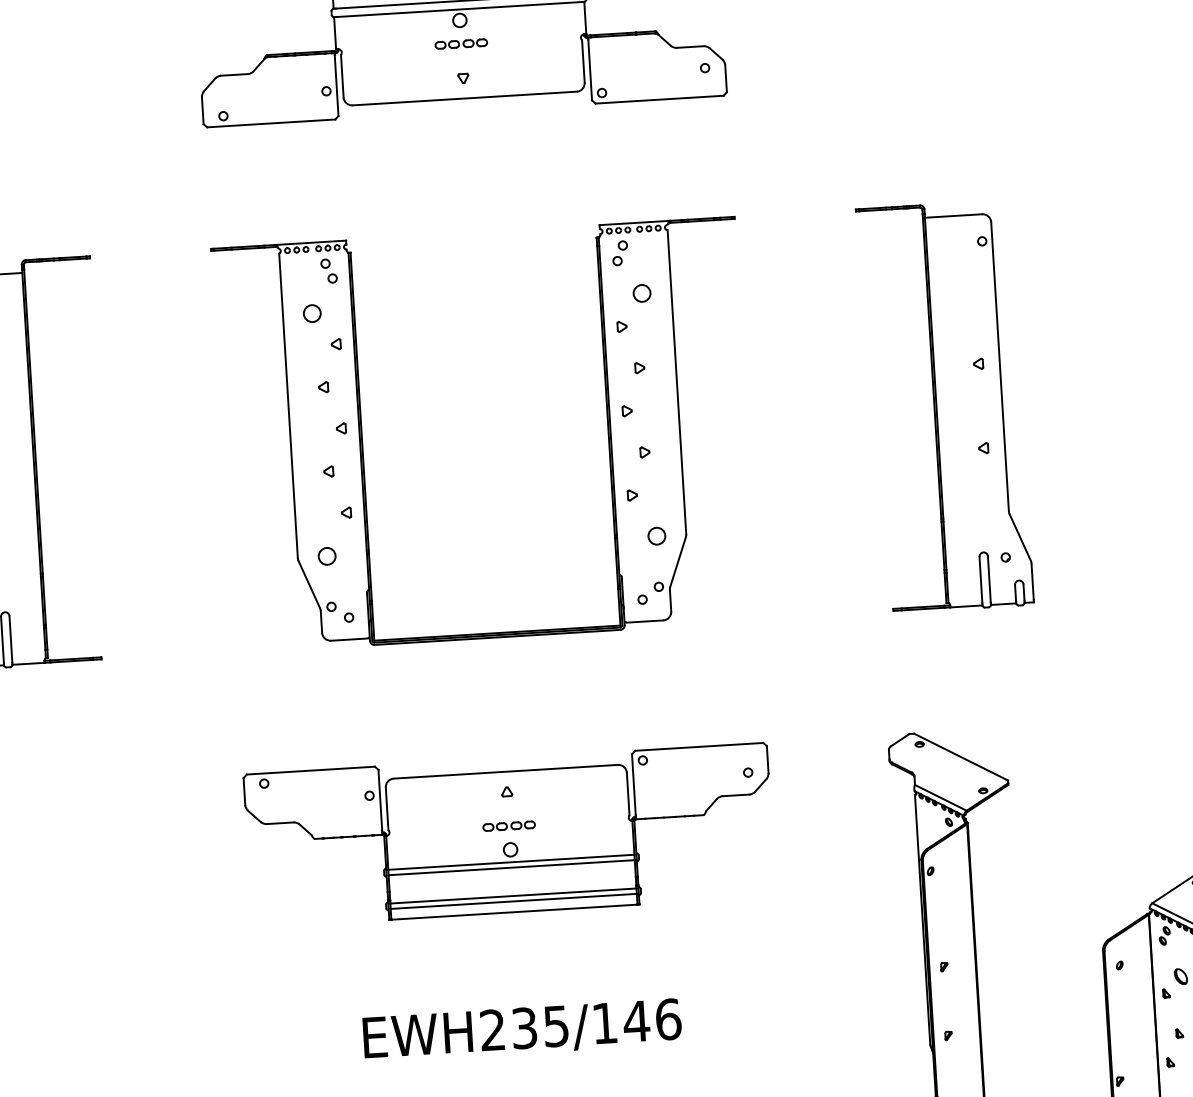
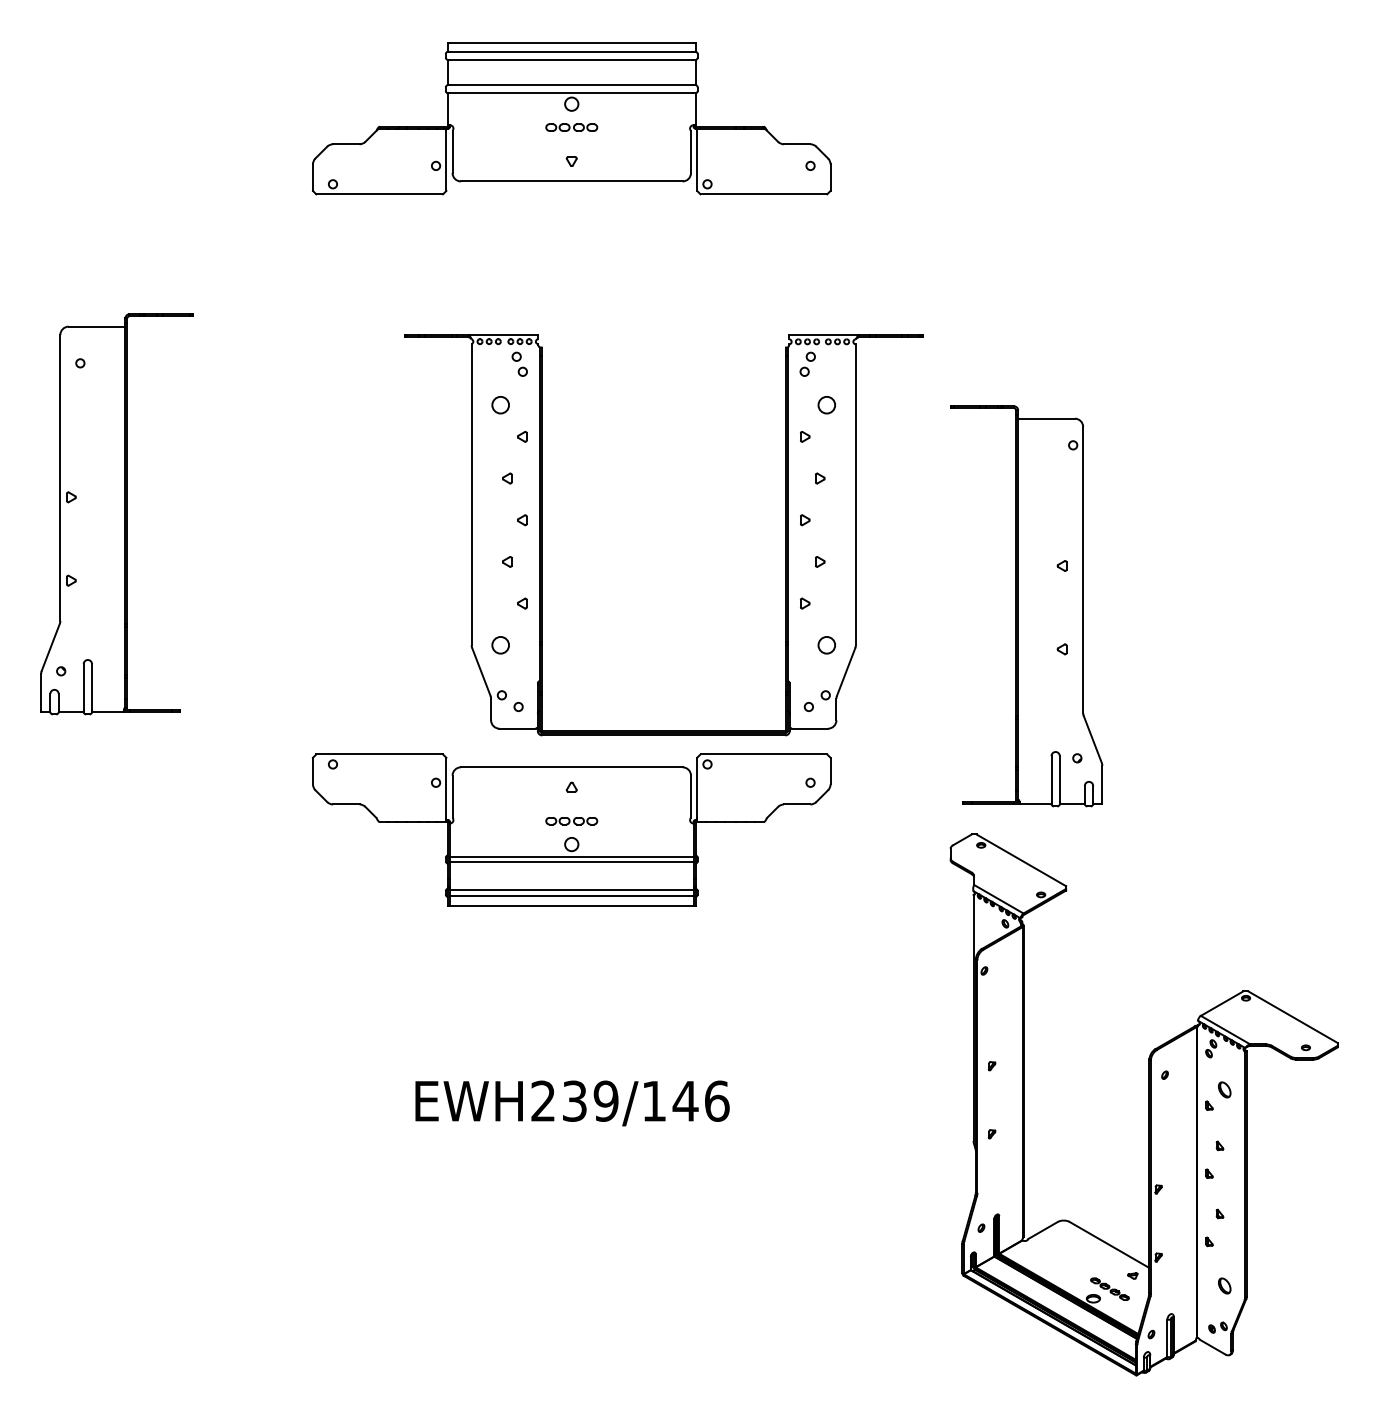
part: (944, 407) -> (1026, 606), moved
part: (362, 442) -> (542, 535), moved
part: (509, 834) -> (571, 829), moved
text: (555, 1025) -> (605, 1100), EWH235/146 -> EWH239/146

